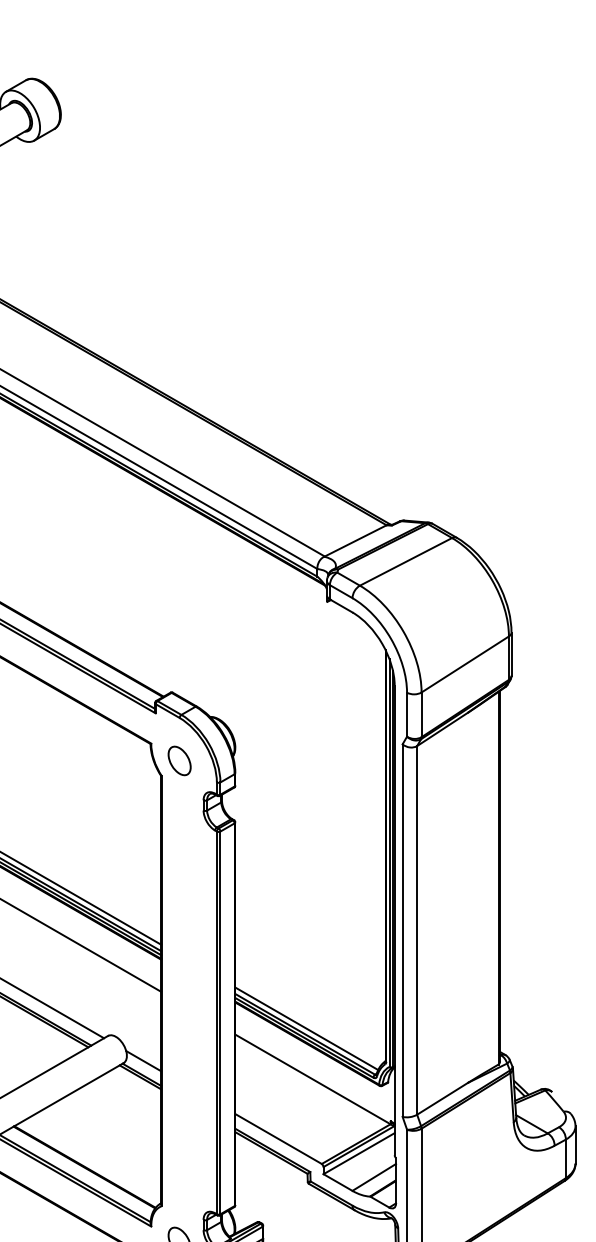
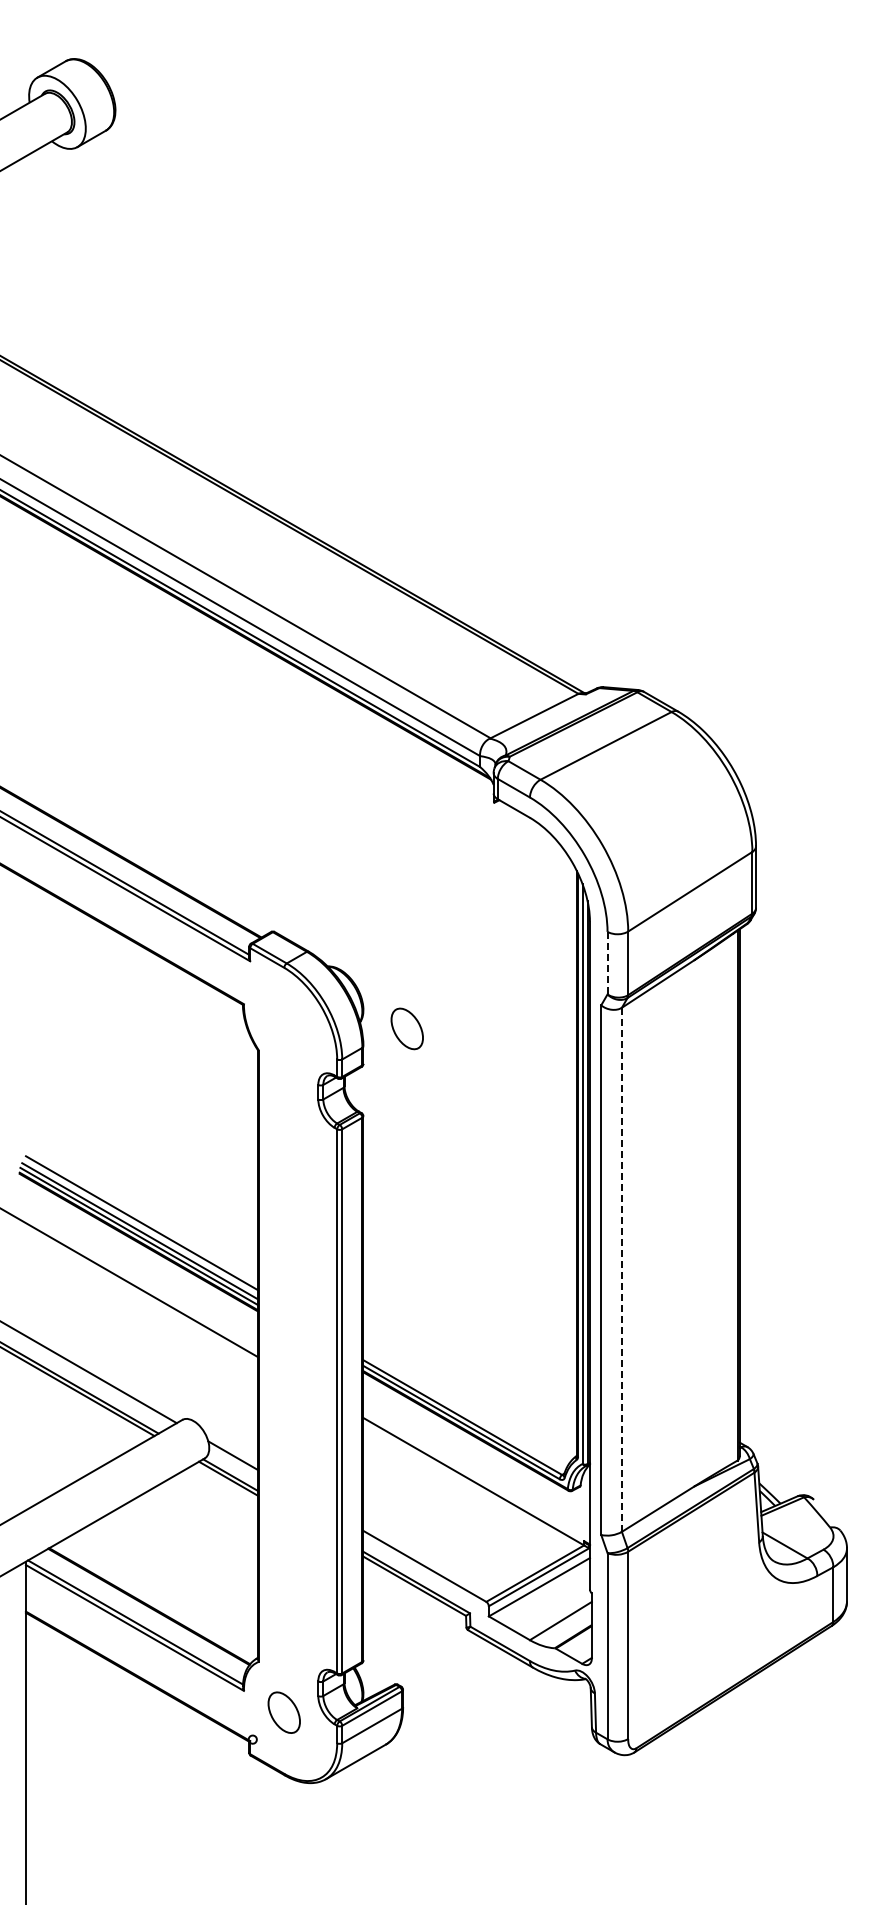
line: (407, 714) -> (607, 963), solid -> dashed
part: (179, 760) -> (406, 1028), moved
line: (416, 930) -> (621, 1269), solid -> dashed
line: (306, 1028) -> (464, 1409), removed

